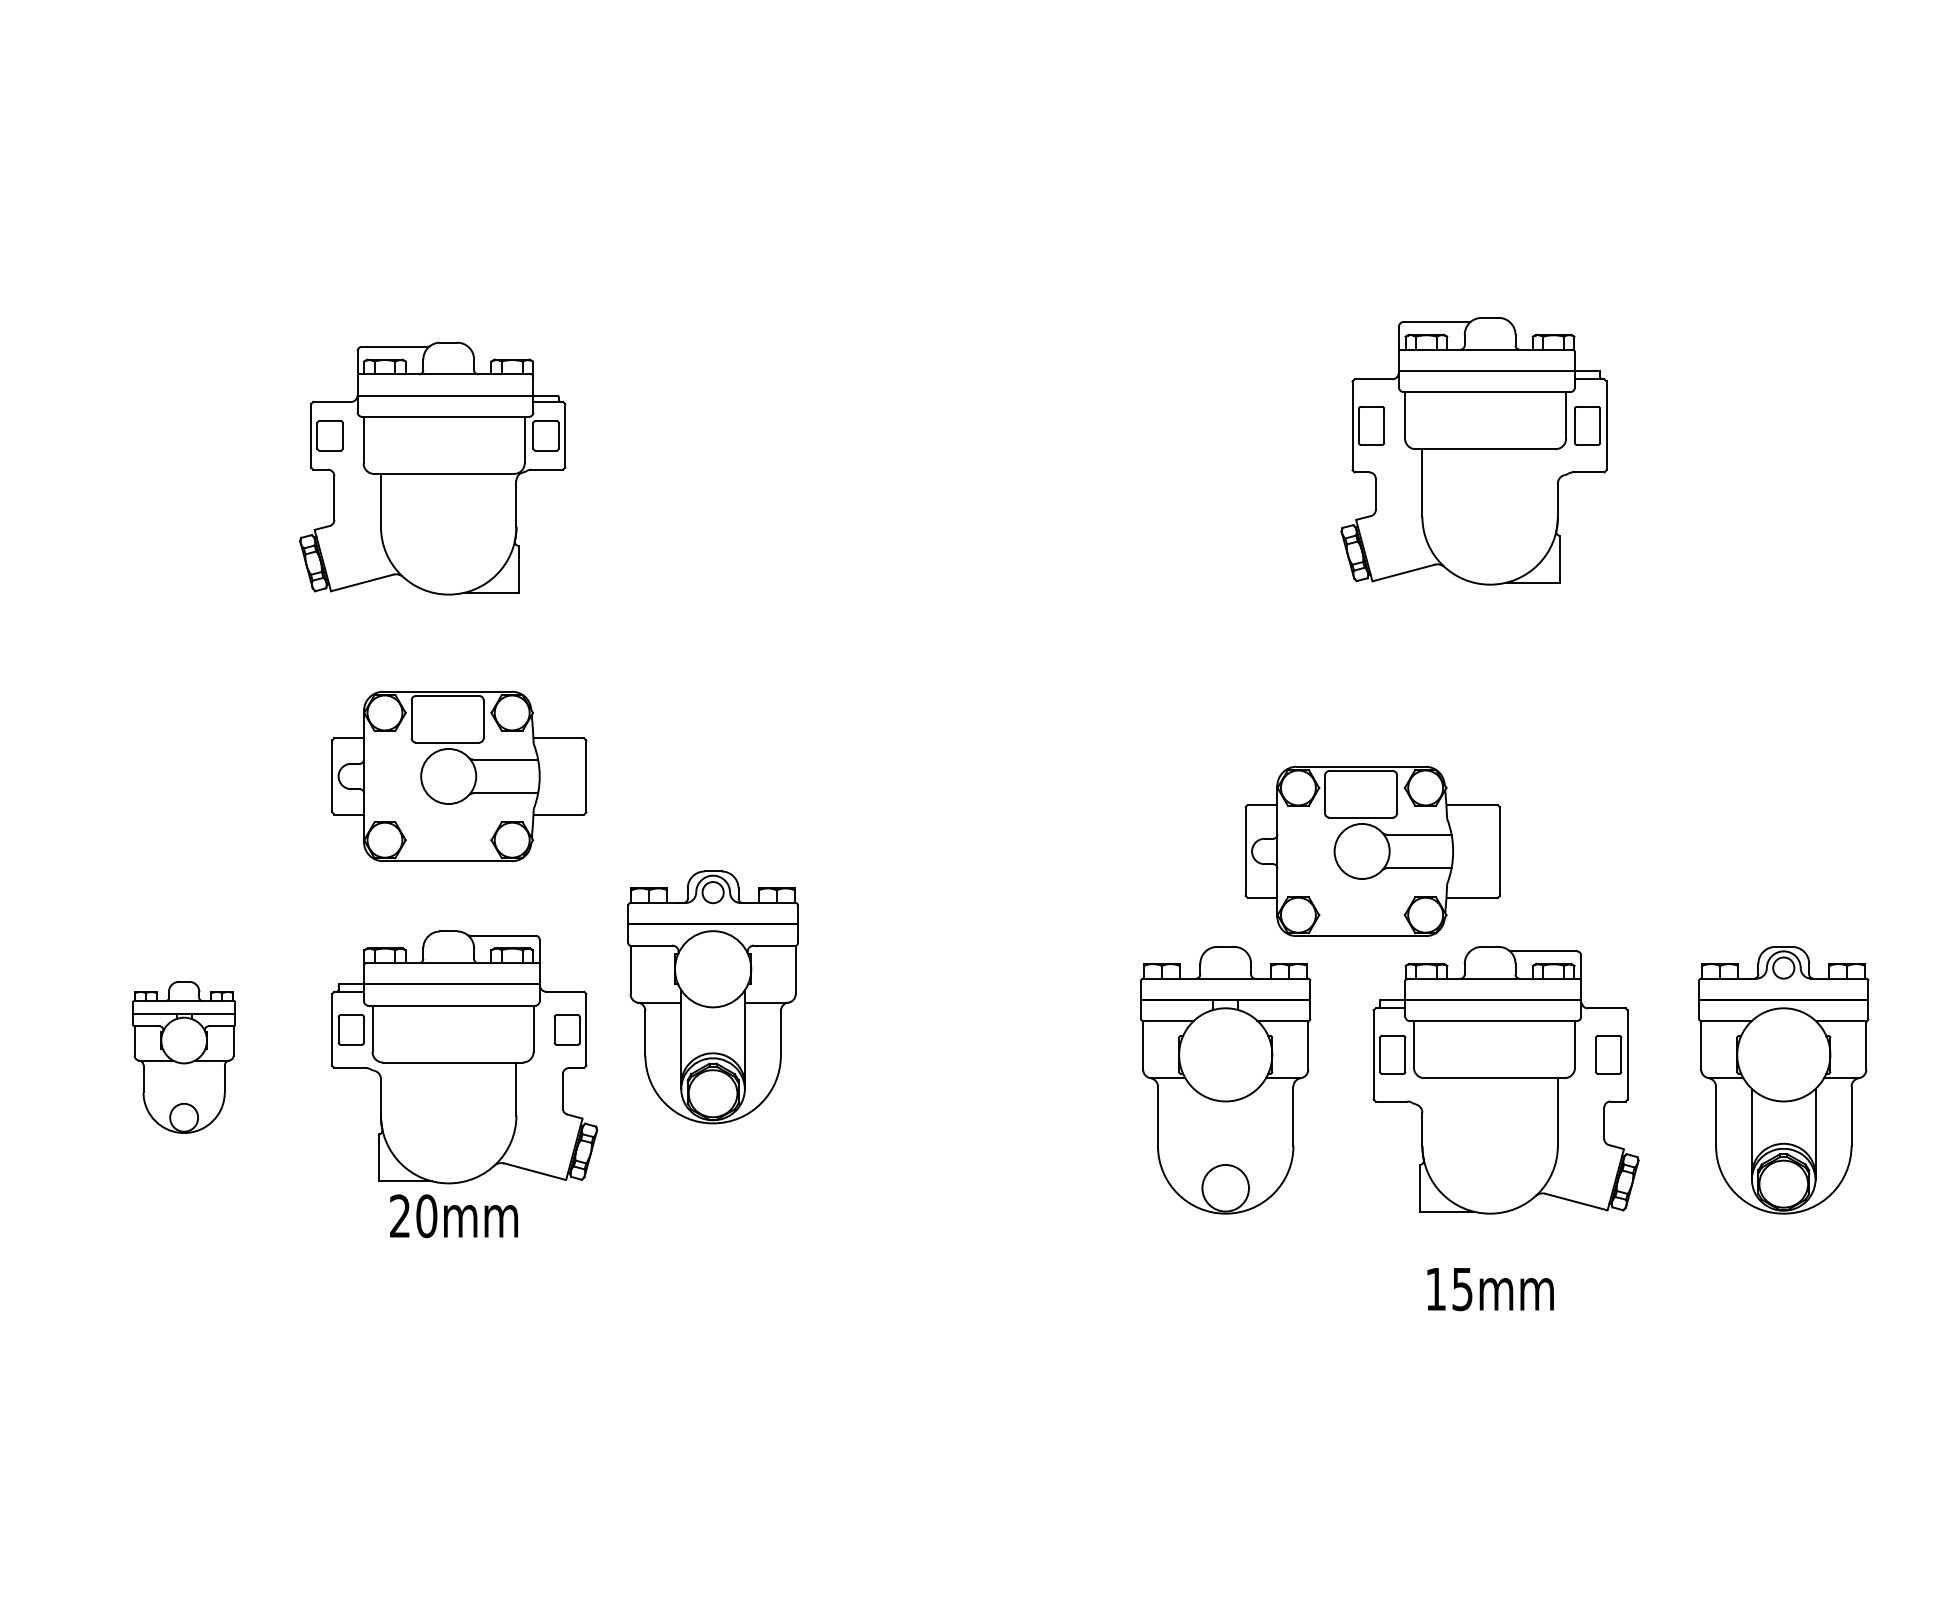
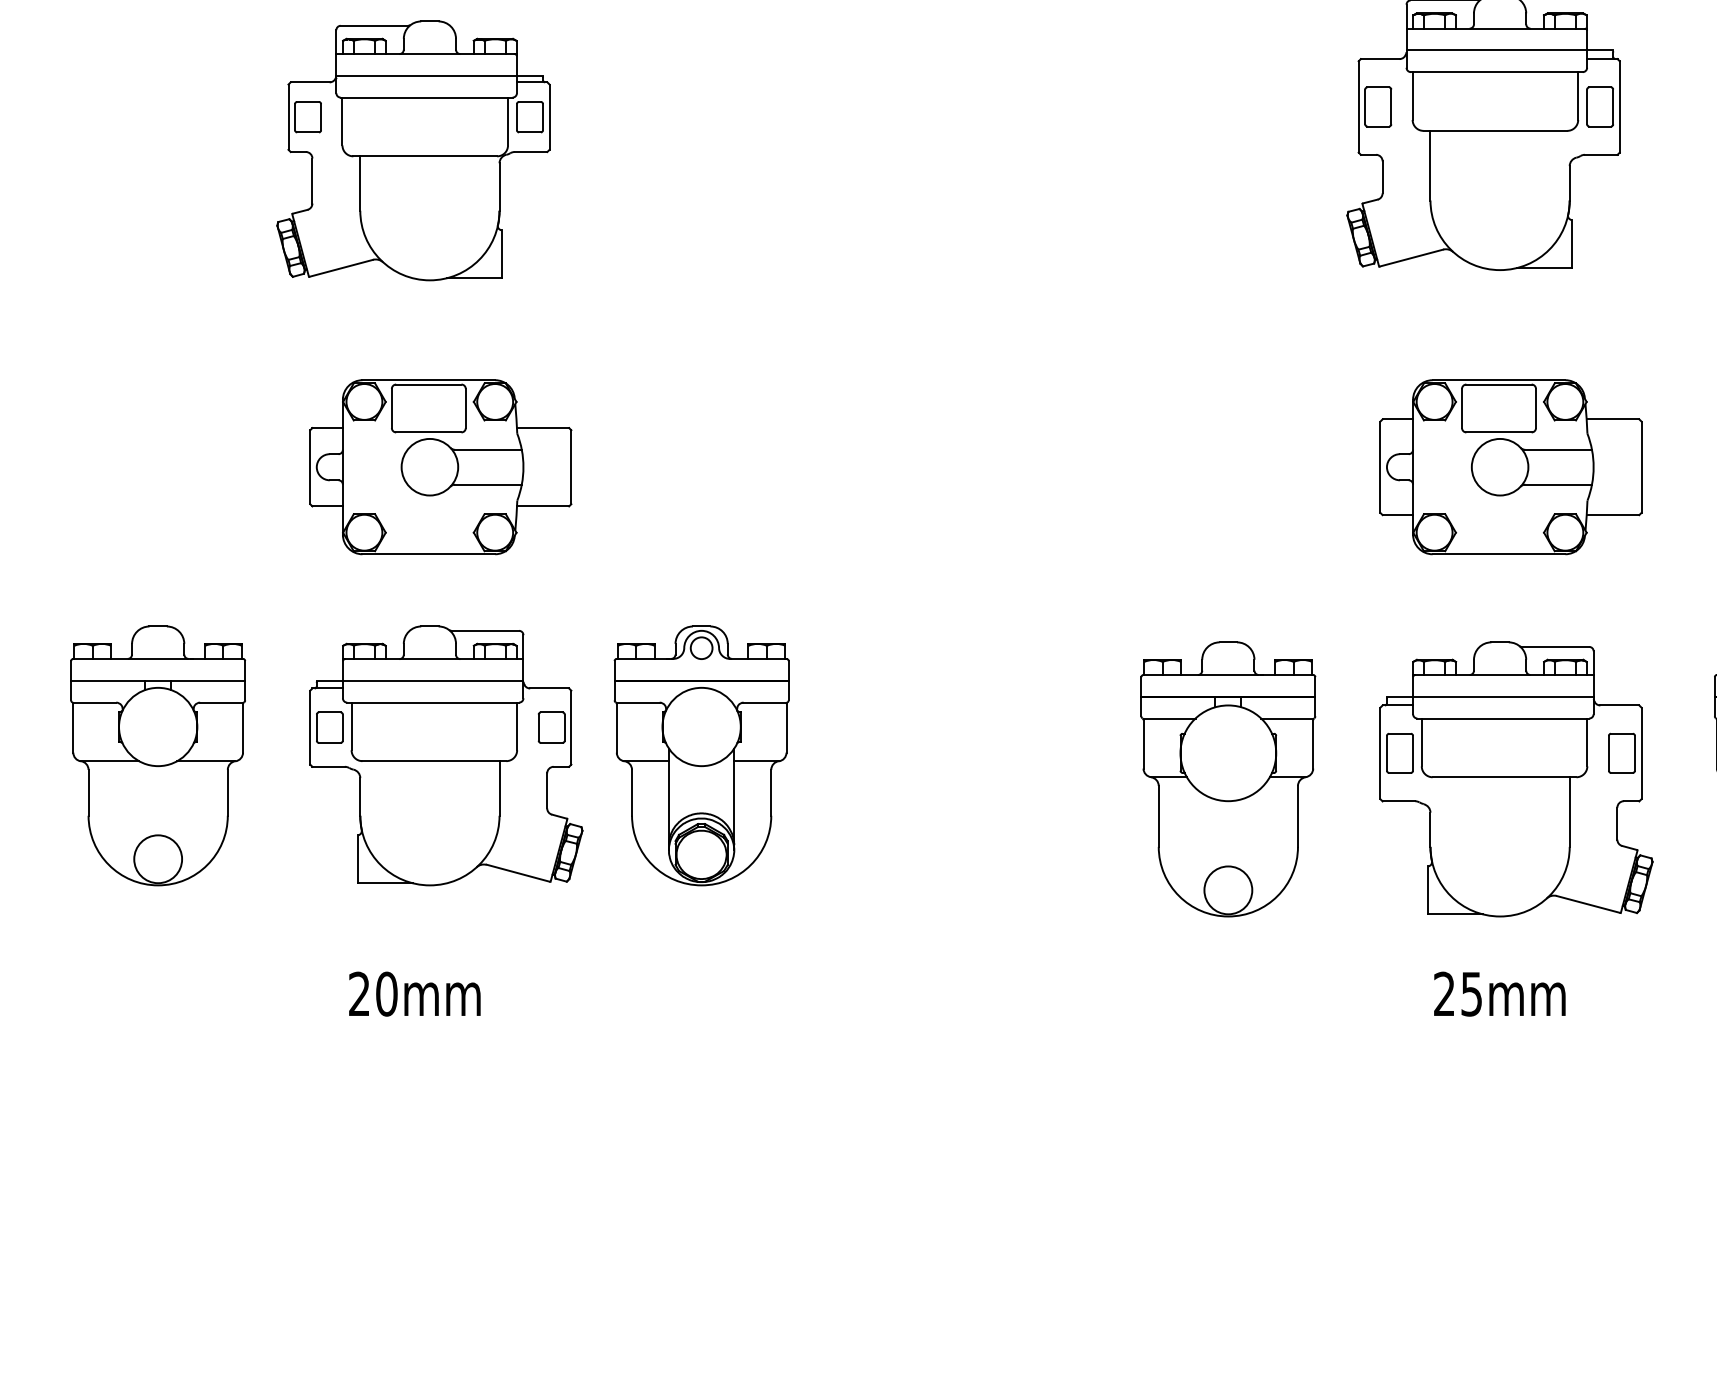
part: (1372, 850) -> (1510, 466), moved
part: (712, 997) -> (700, 756), moved
part: (183, 1057) -> (157, 756), size x1.67
text: (453, 1216) -> (414, 994), moved
text: (1435, 1288) -> (1443, 993), 15mm -> 25mm

